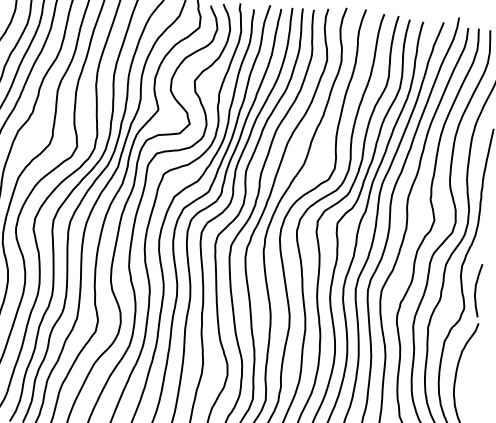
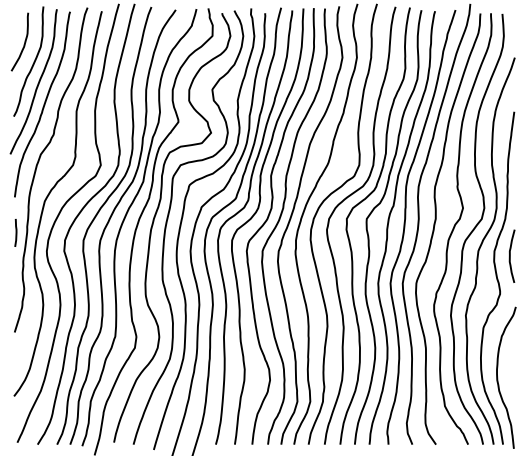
curve: (476, 289) -> (510, 255), moved

